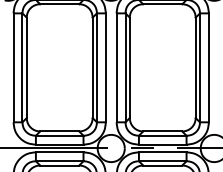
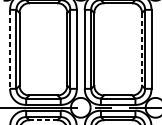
line: (13, 68) -> (9, 49), solid -> dashed
line: (195, 68) -> (141, 49), solid -> dashed
line: (59, 165) -> (43, 120), solid -> dashed

